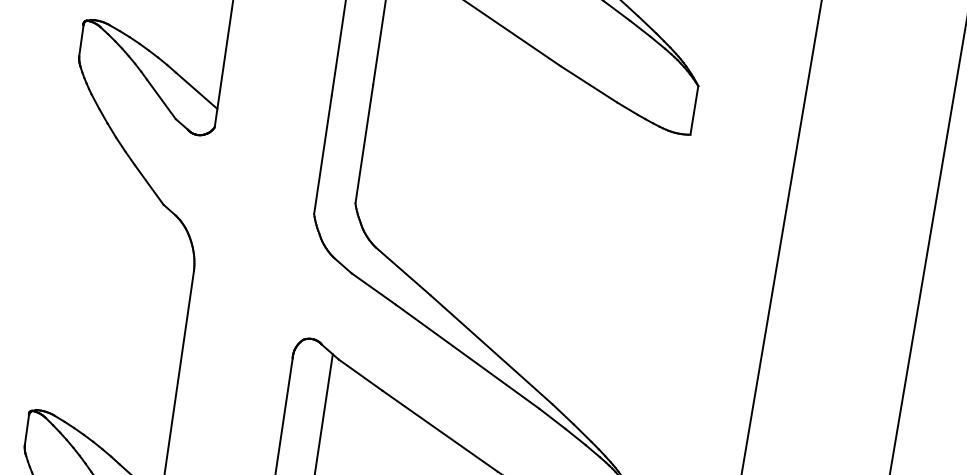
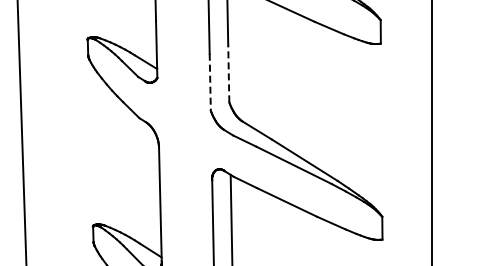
line: (363, 143) -> (228, 73), solid -> dashed
line: (323, 155) -> (210, 82), solid -> dashed

